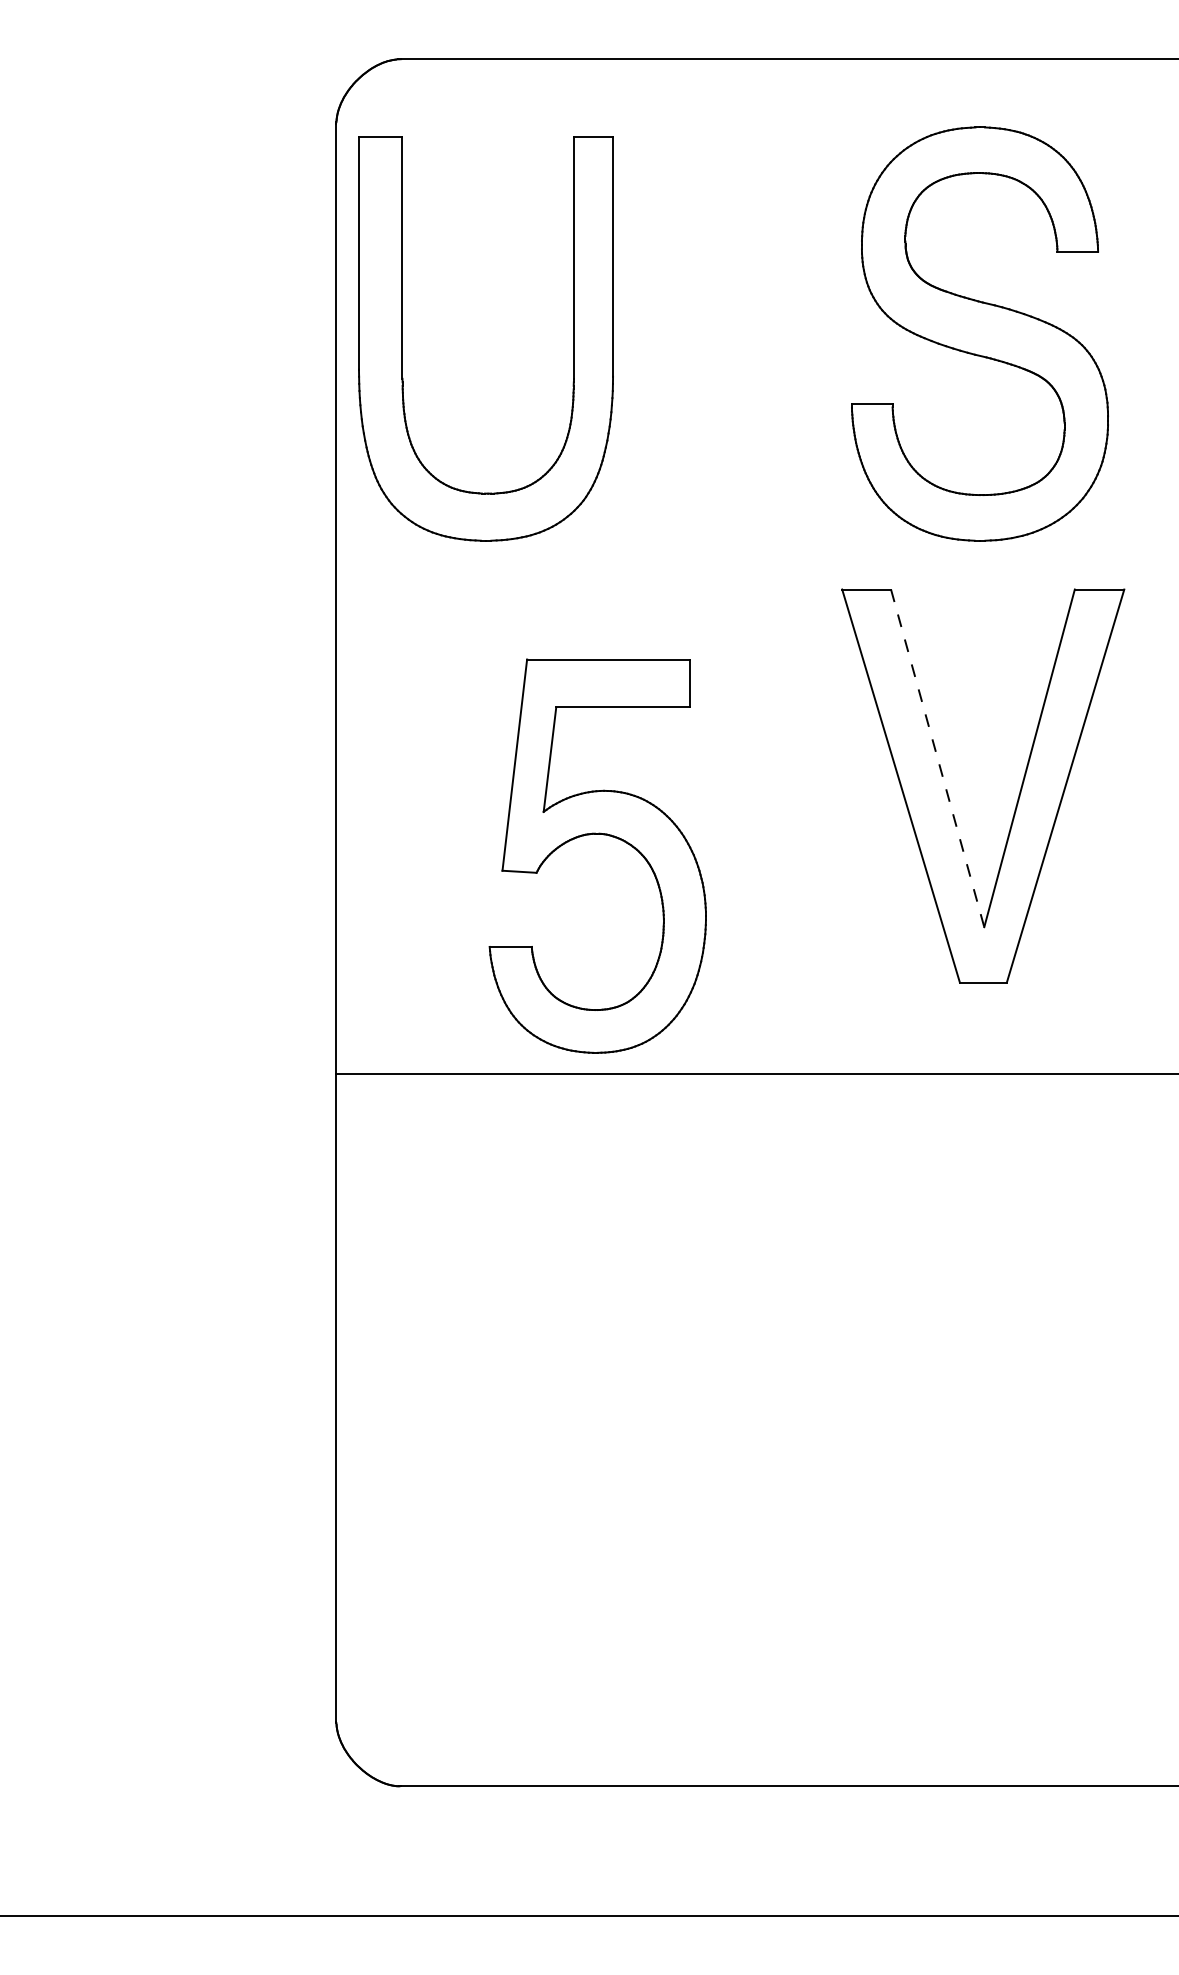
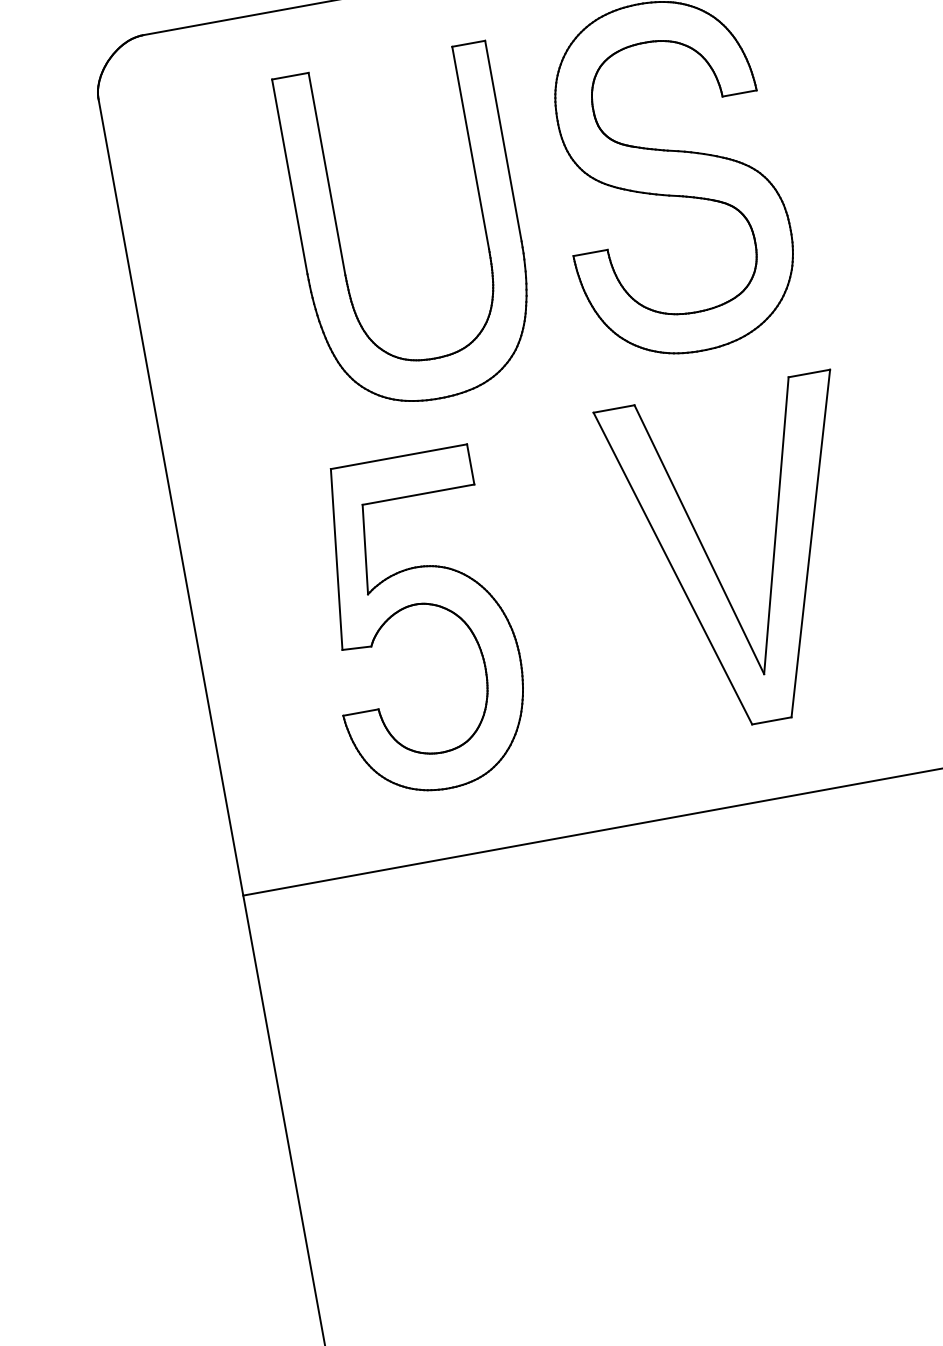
part: (402, 338) -> (339, 241), moved
line: (937, 758) -> (699, 539), dashed -> solid
part: (603, 835) -> (421, 605), moved

